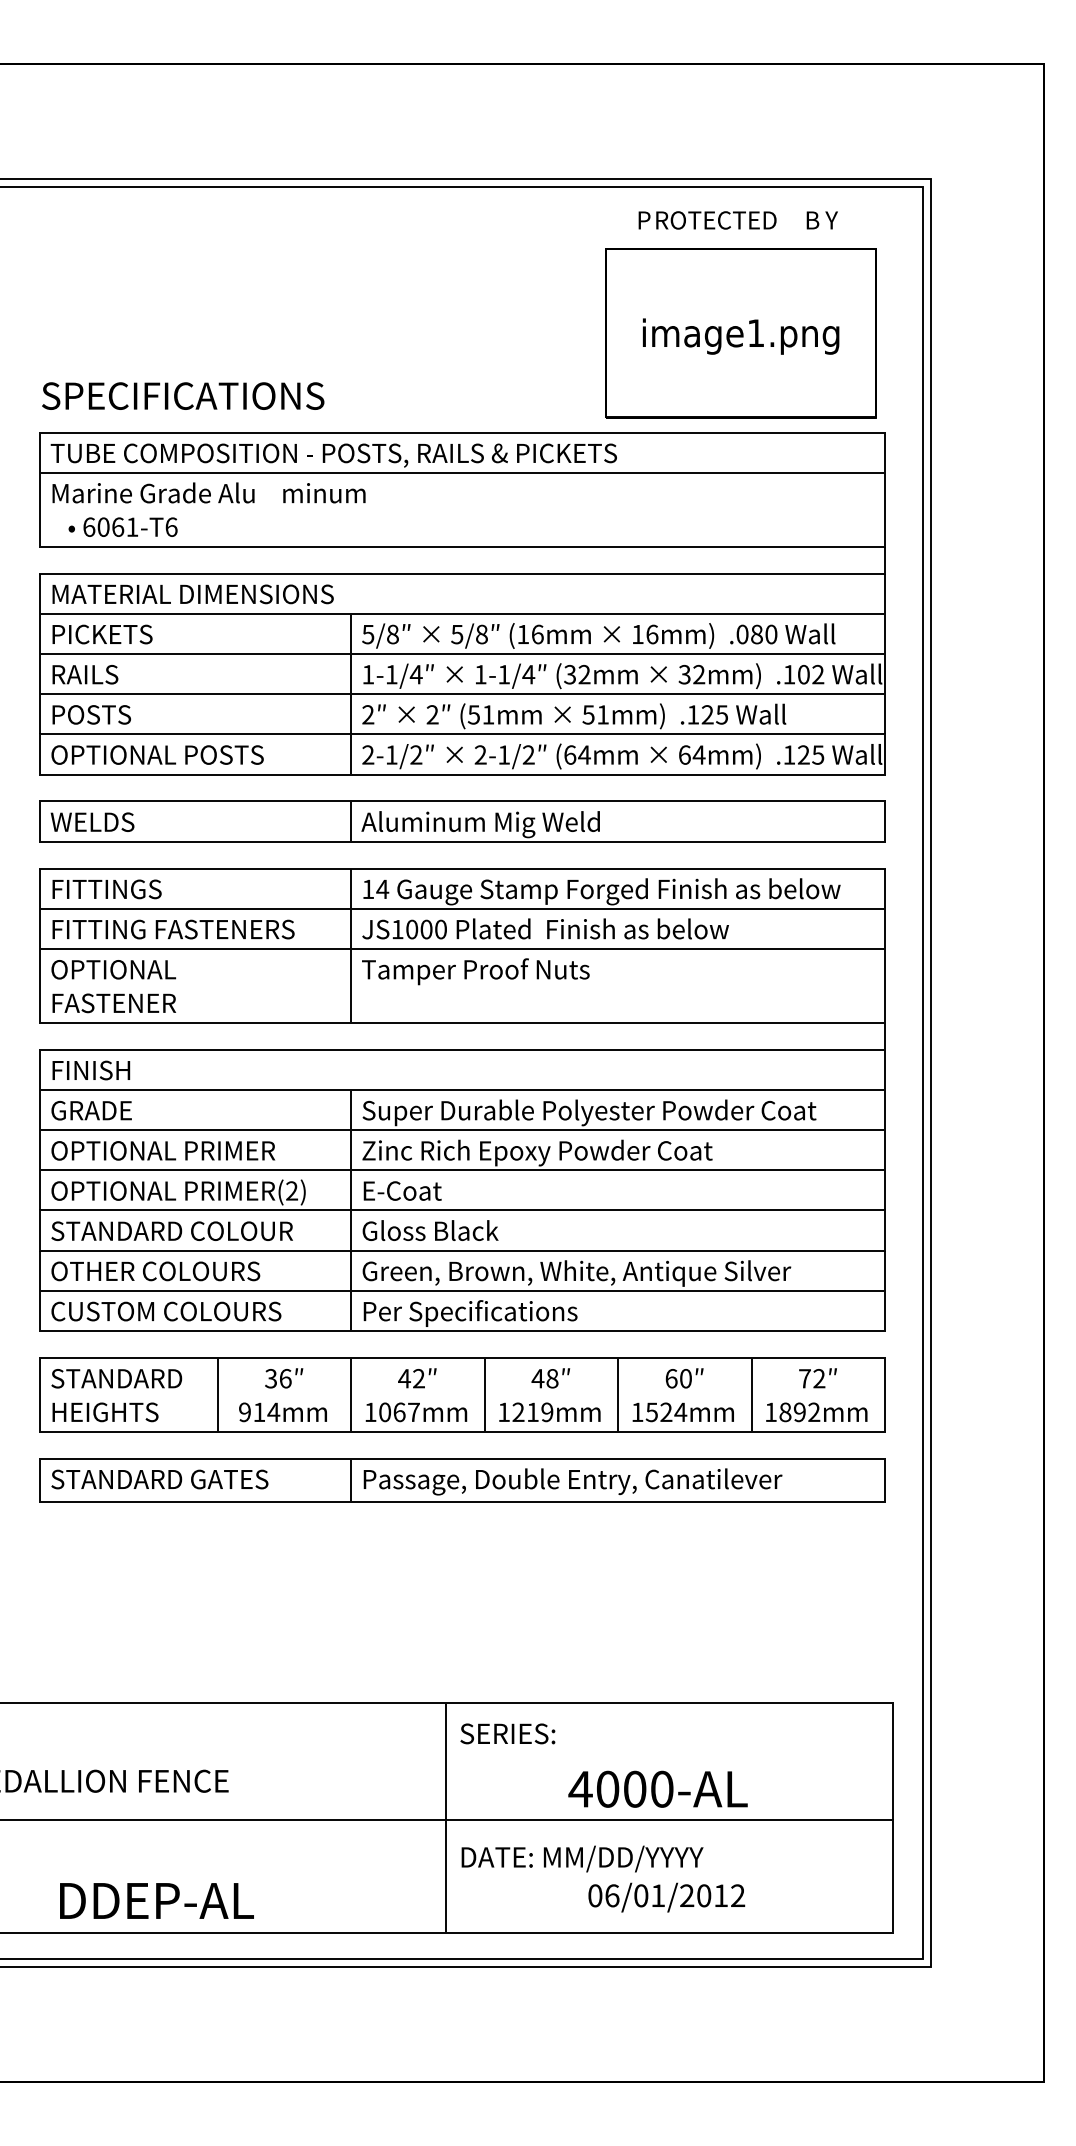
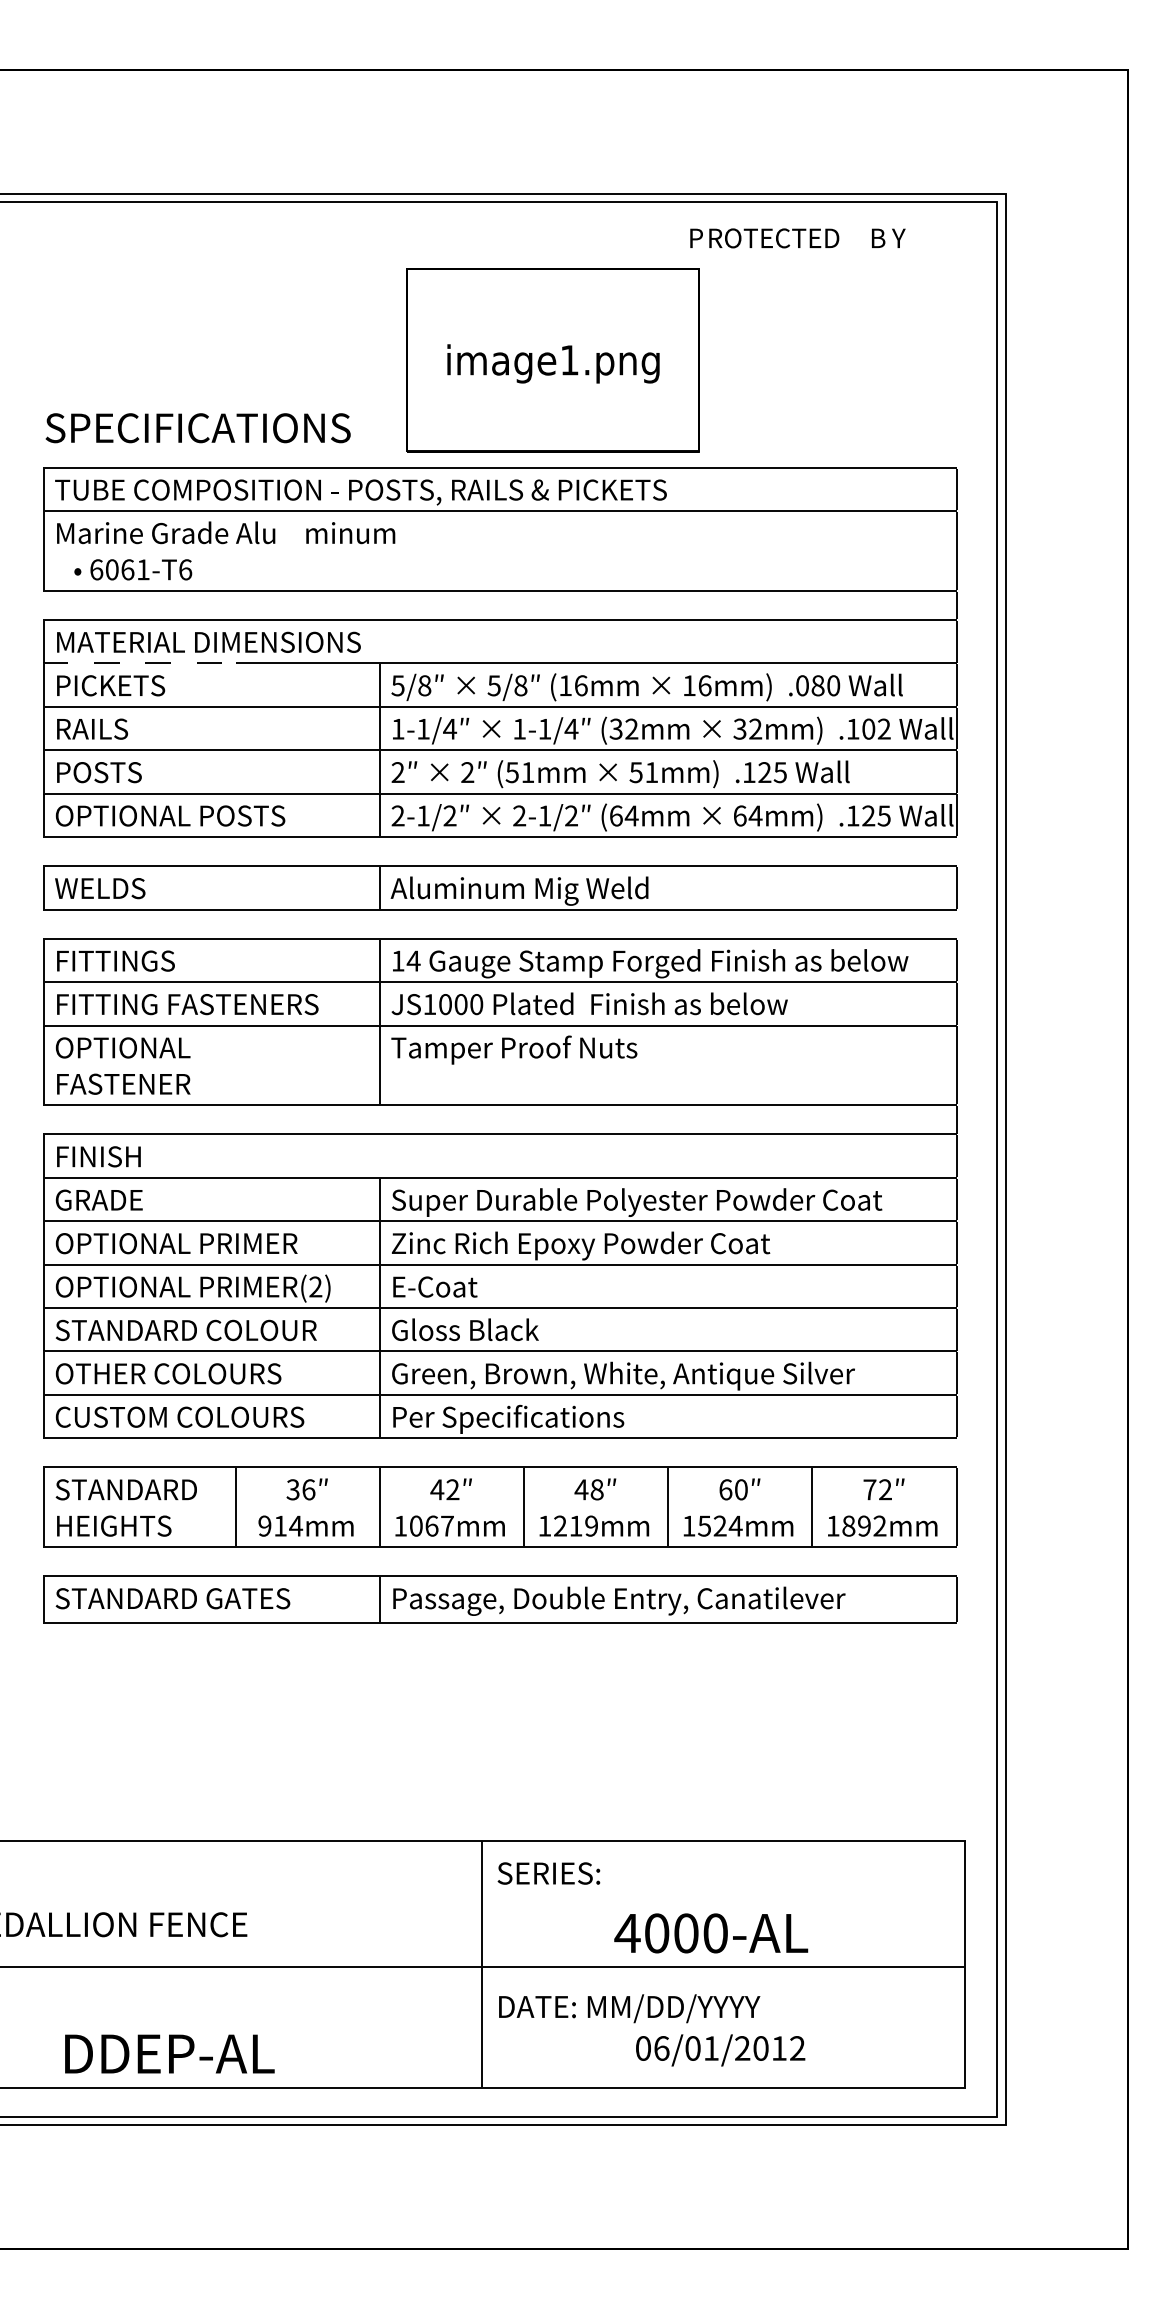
part: (740, 333) -> (552, 360), moved
line: (129, 613) -> (140, 663), solid -> dashed

